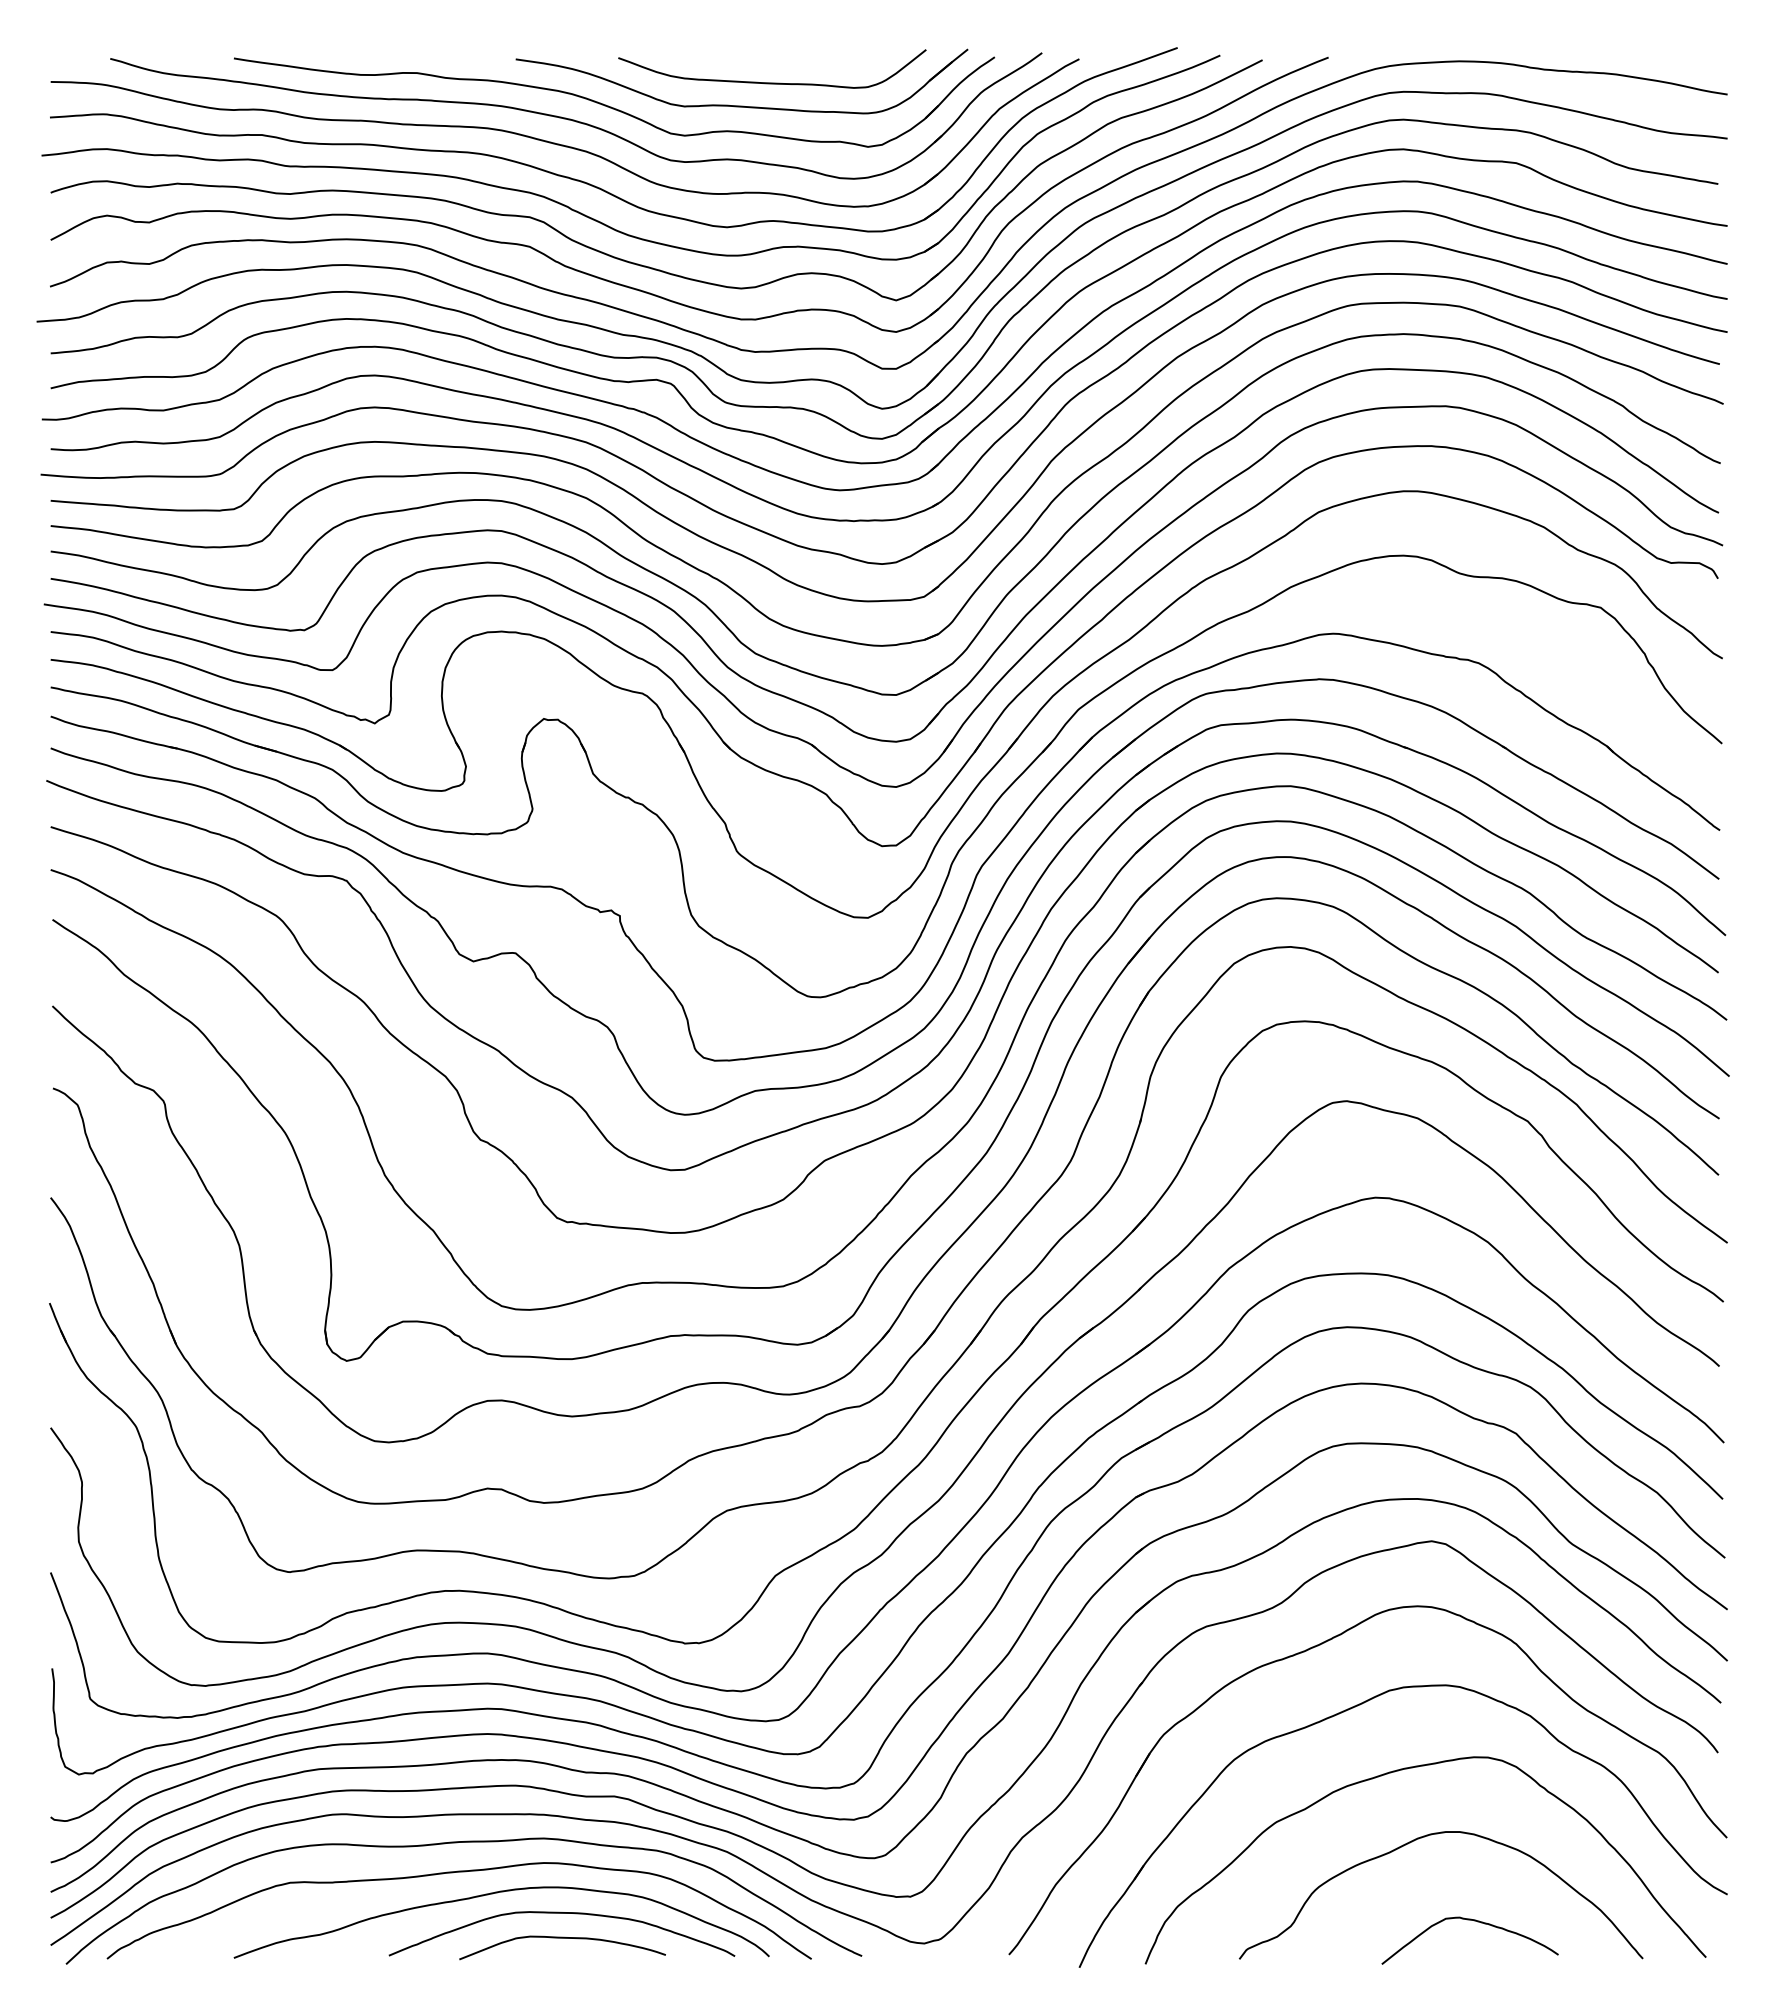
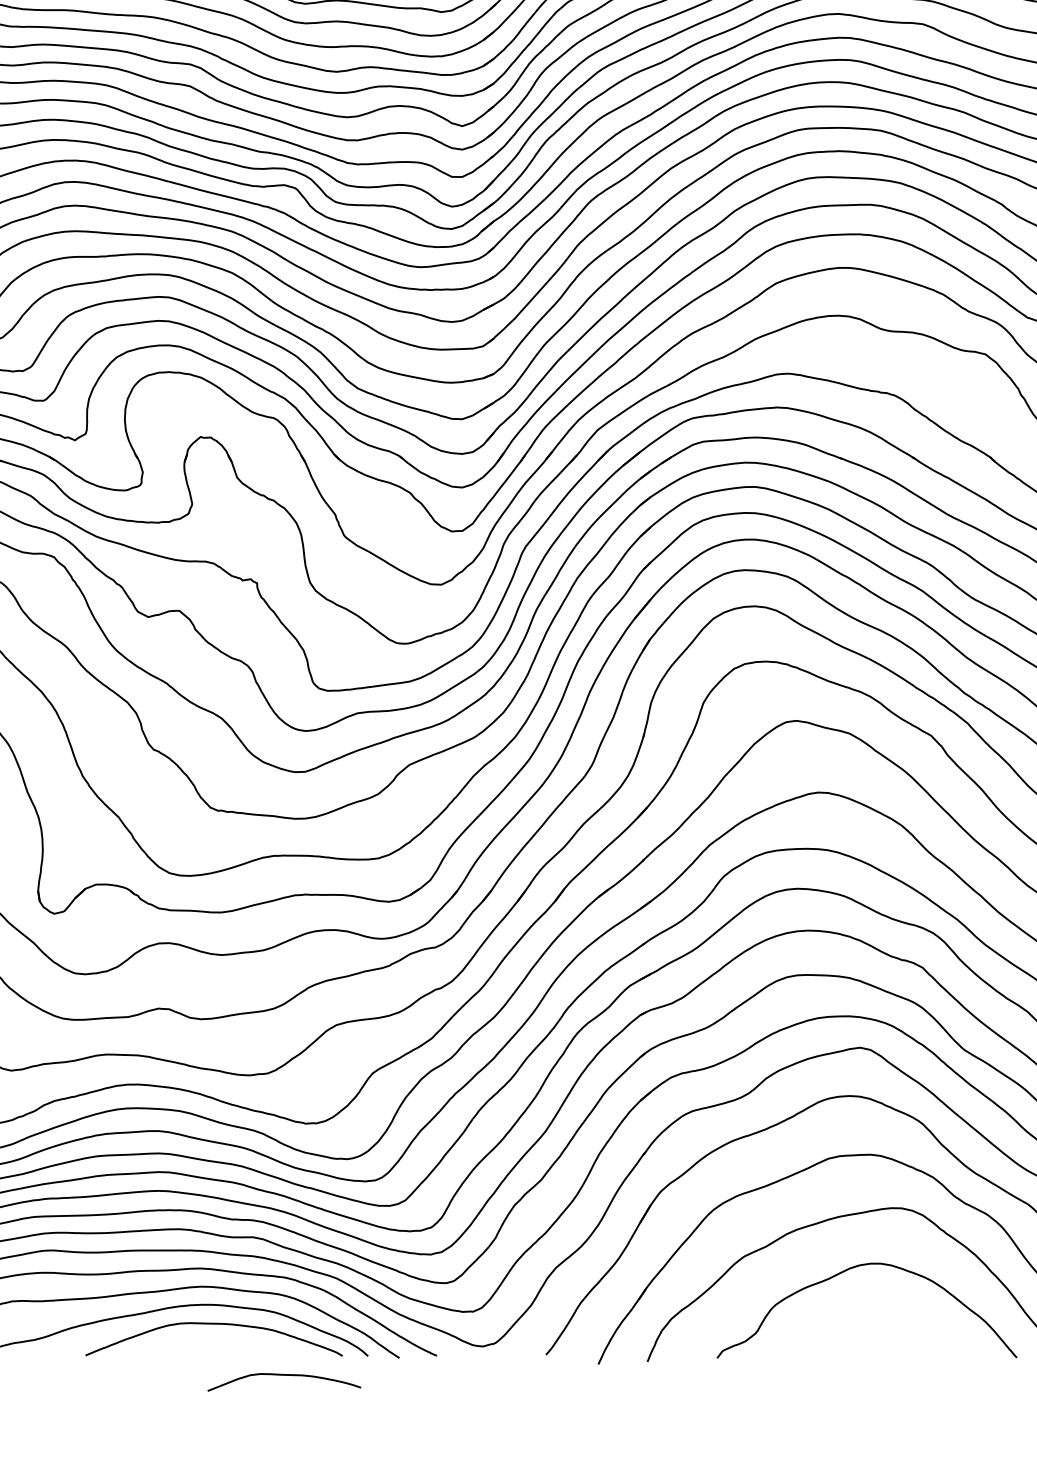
curve: (1474, 1921) -> (891, 1330), removed
curve: (562, 1938) -> (284, 1375), moved

